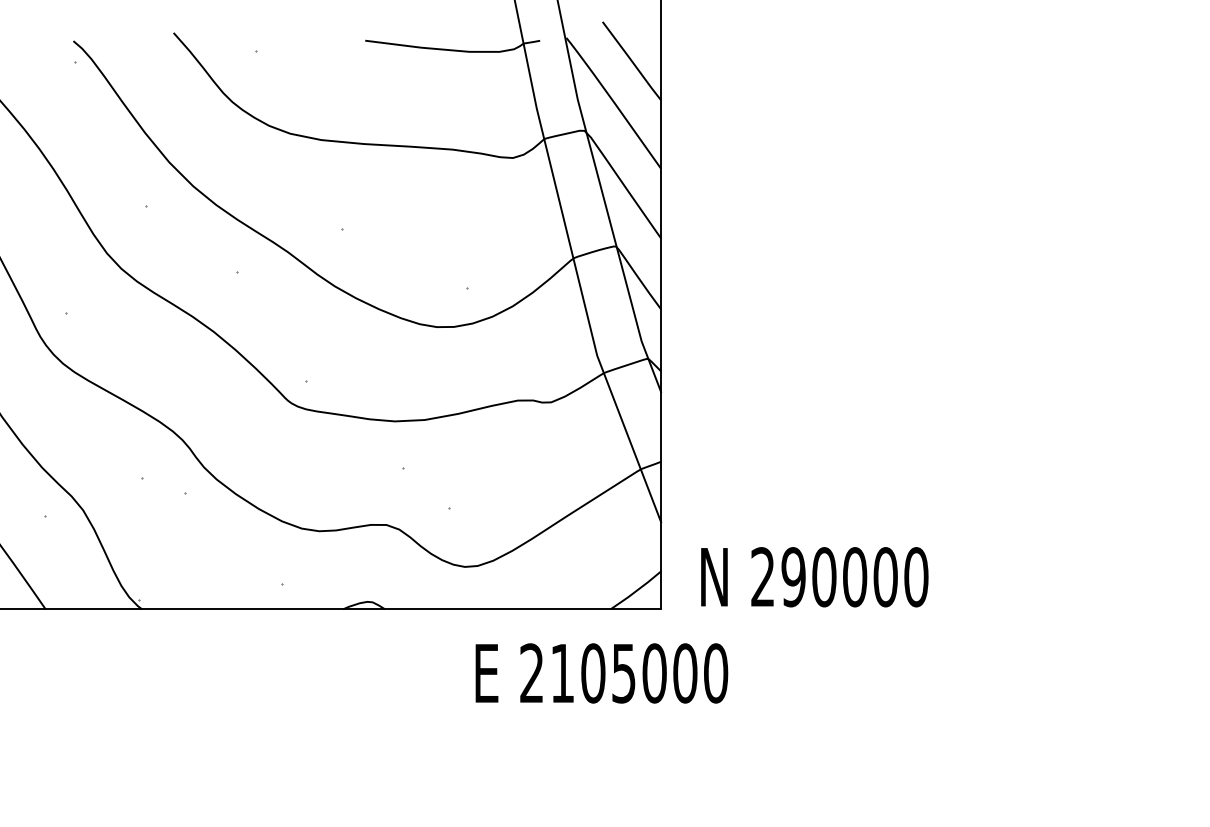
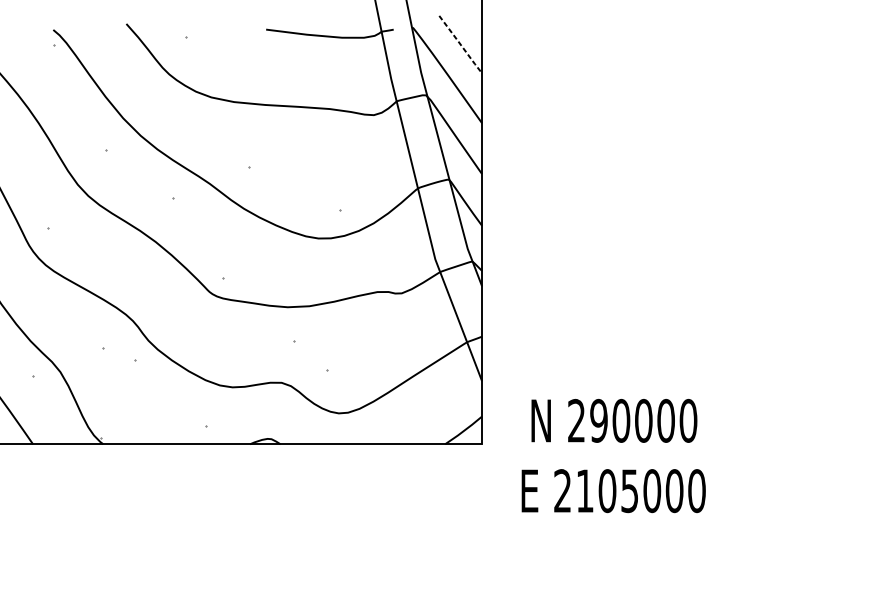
line: (631, 61) -> (460, 44), solid -> dashed
text: (814, 577) -> (614, 421), moved
text: (601, 673) -> (613, 491), moved

